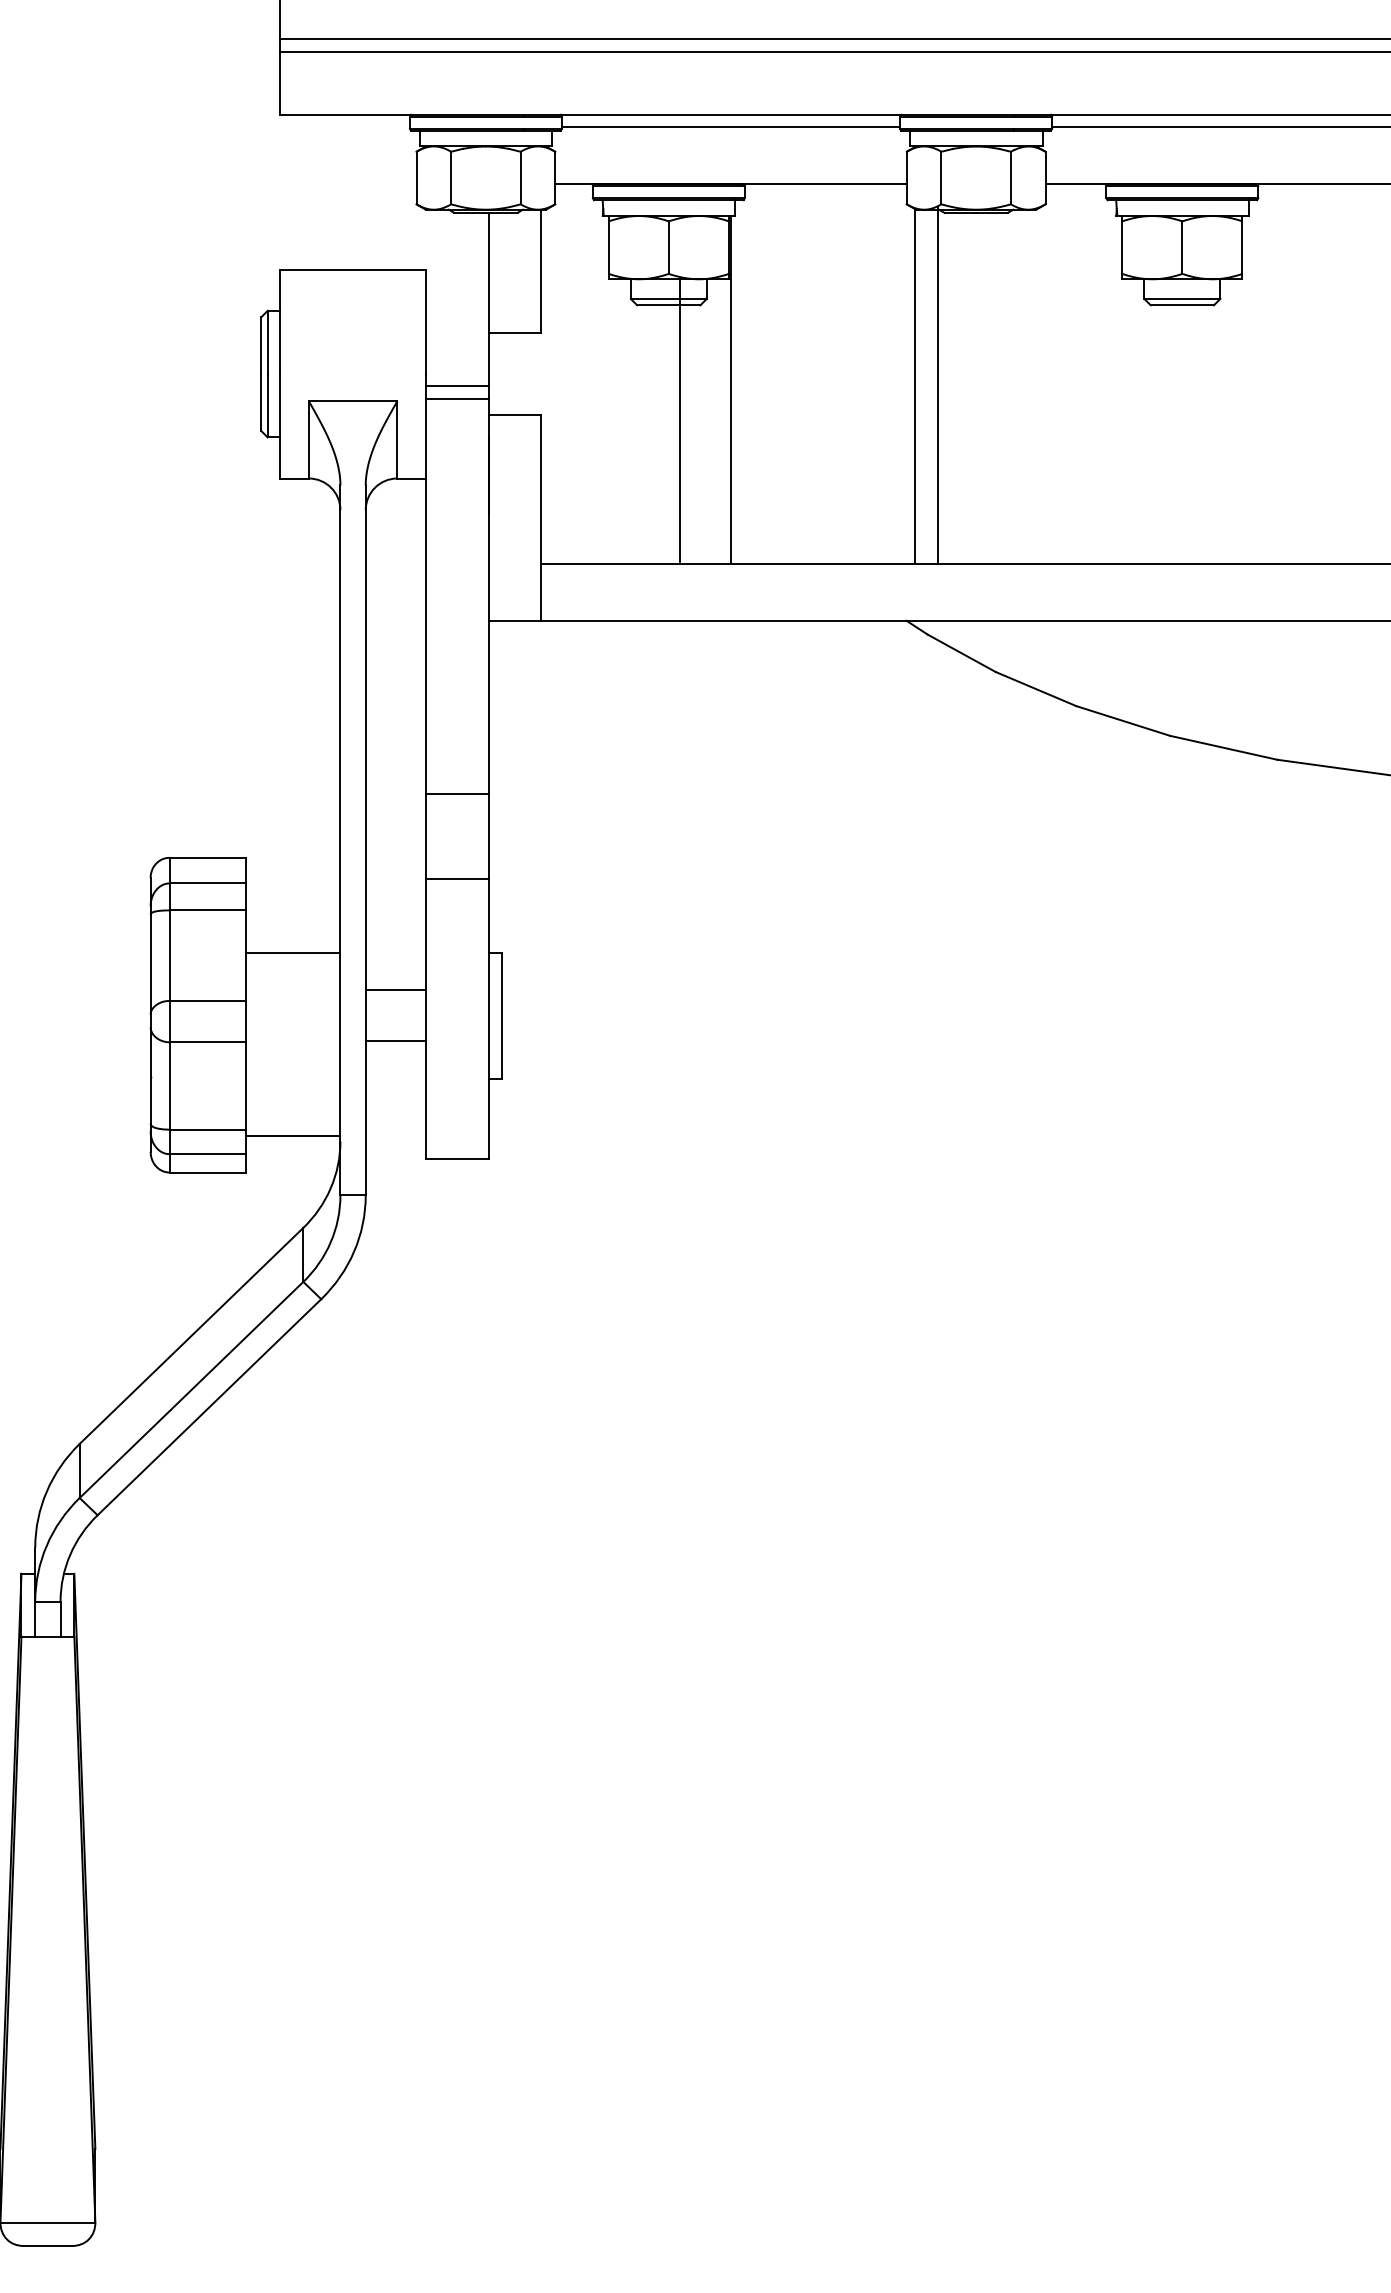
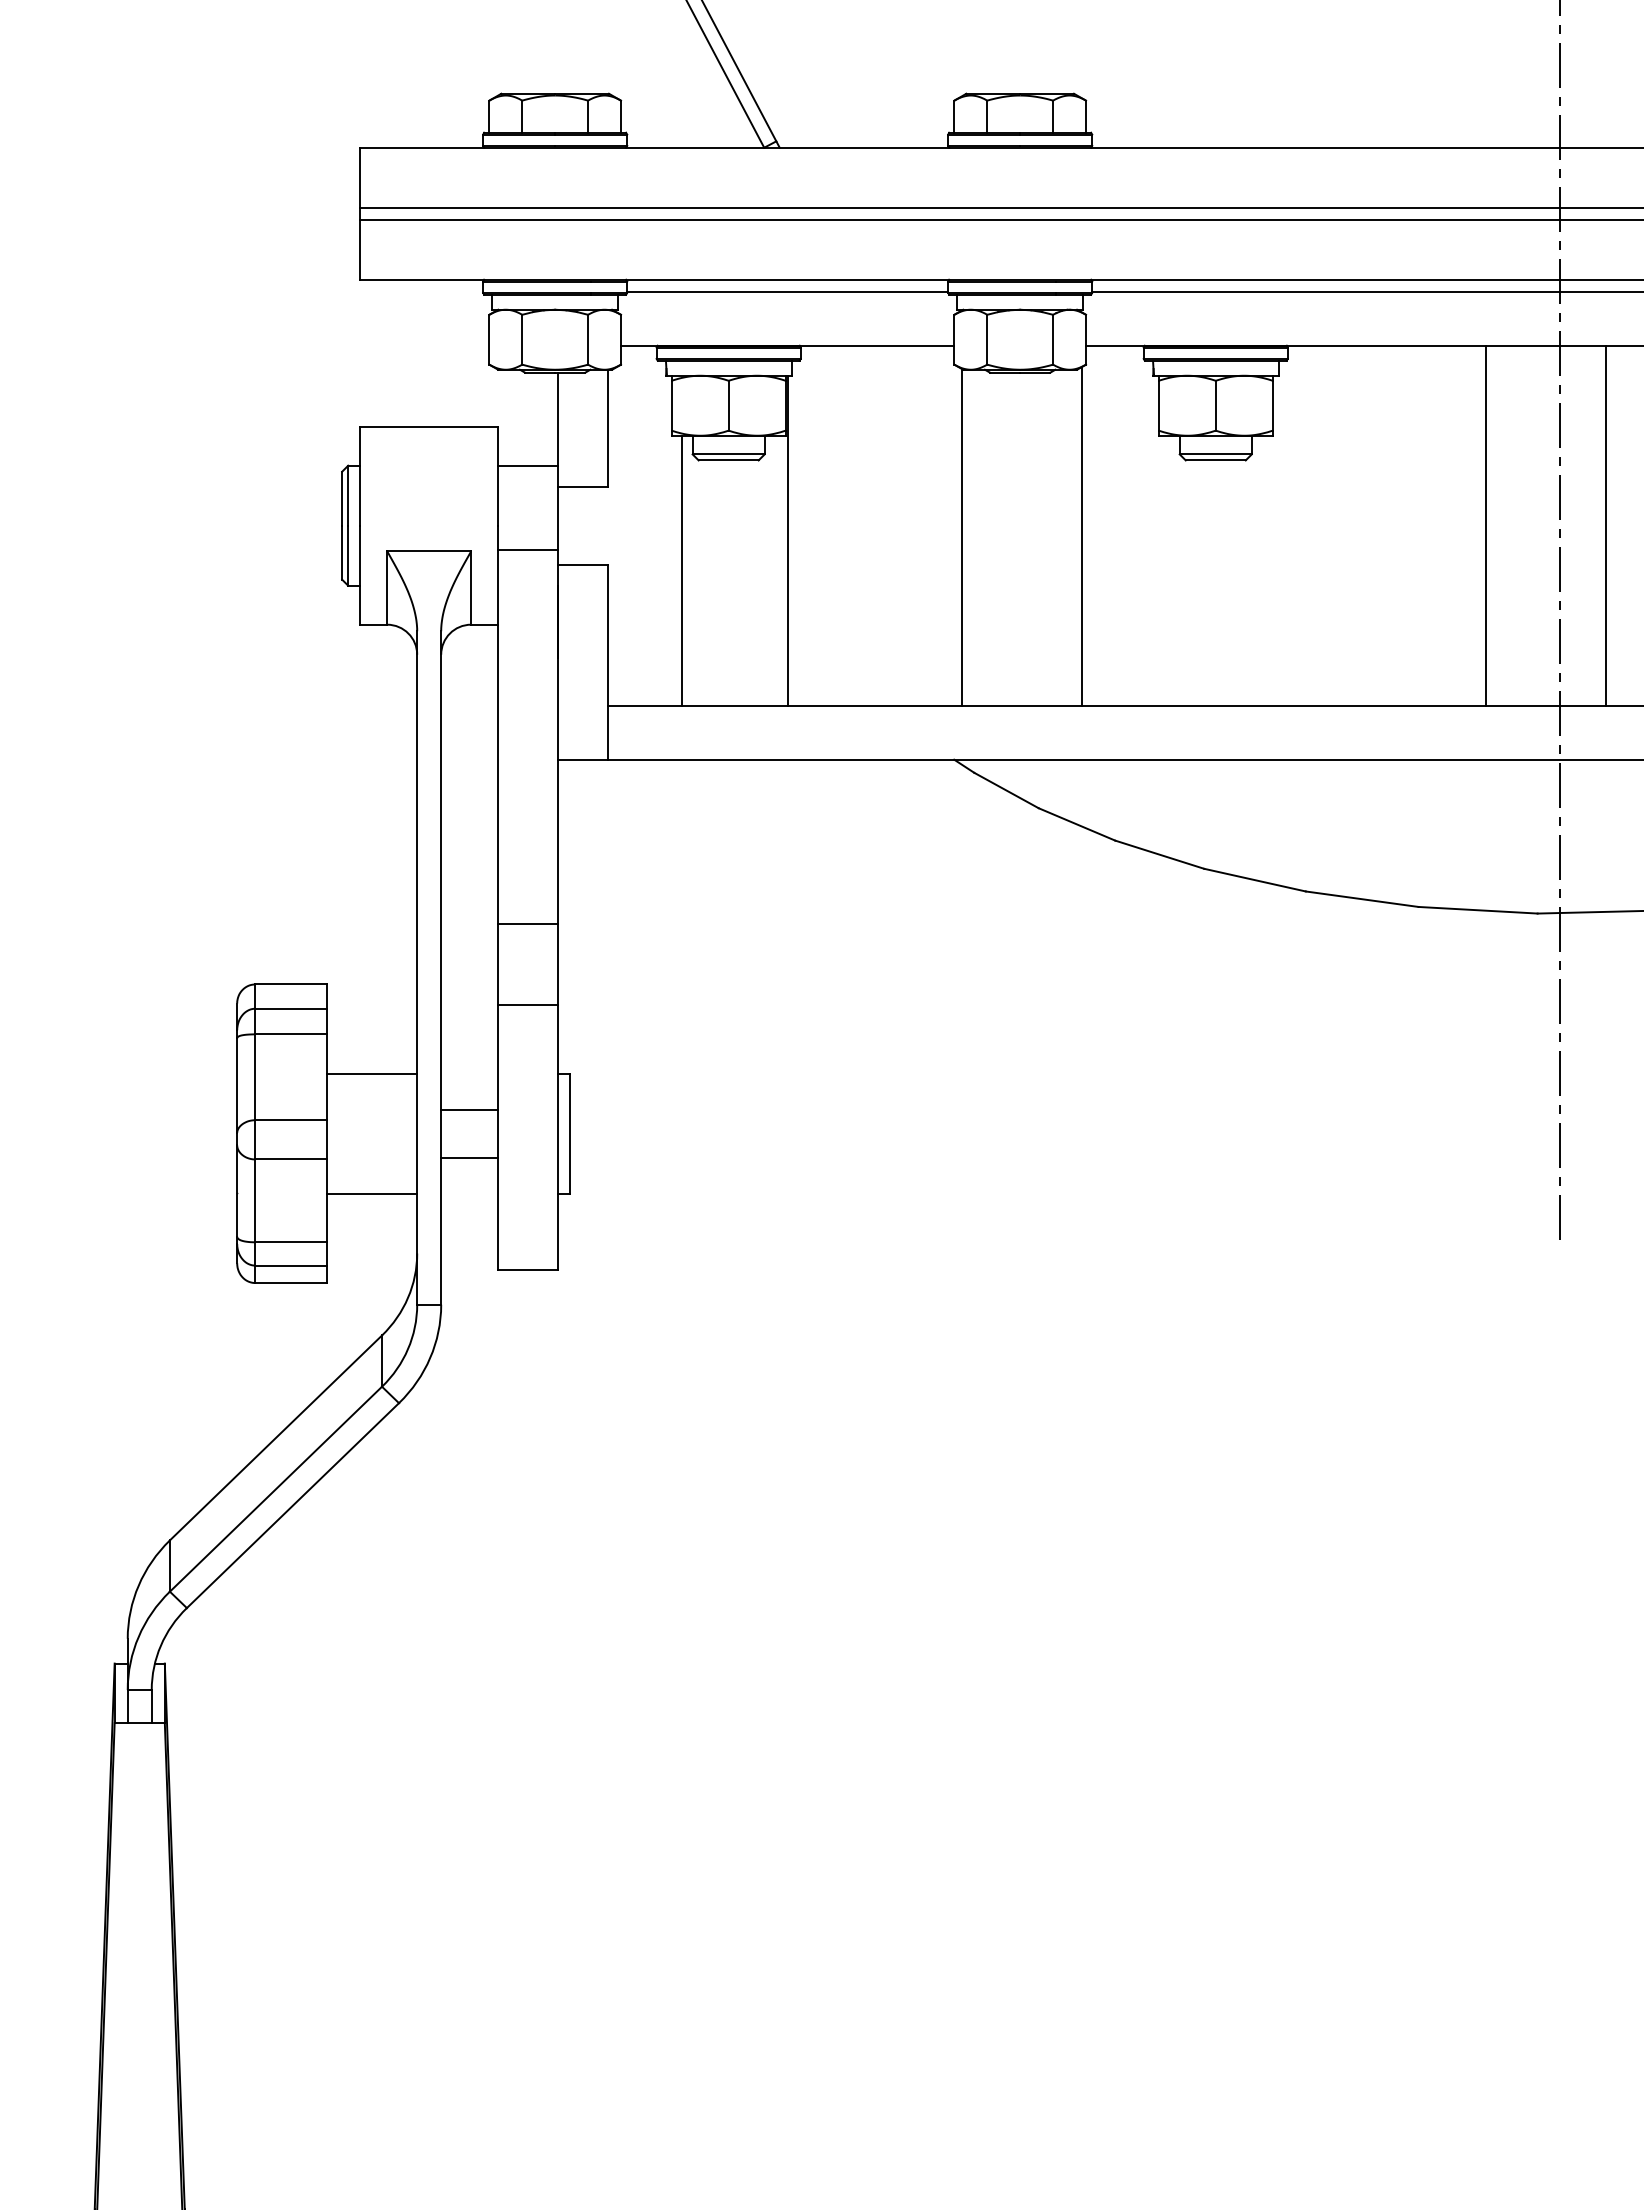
line: (457, 385) -> (528, 465), moved
line: (937, 385) -> (1081, 536), moved
line: (680, 421) -> (682, 570), moved
line: (293, 1136) -> (372, 1194), moved

